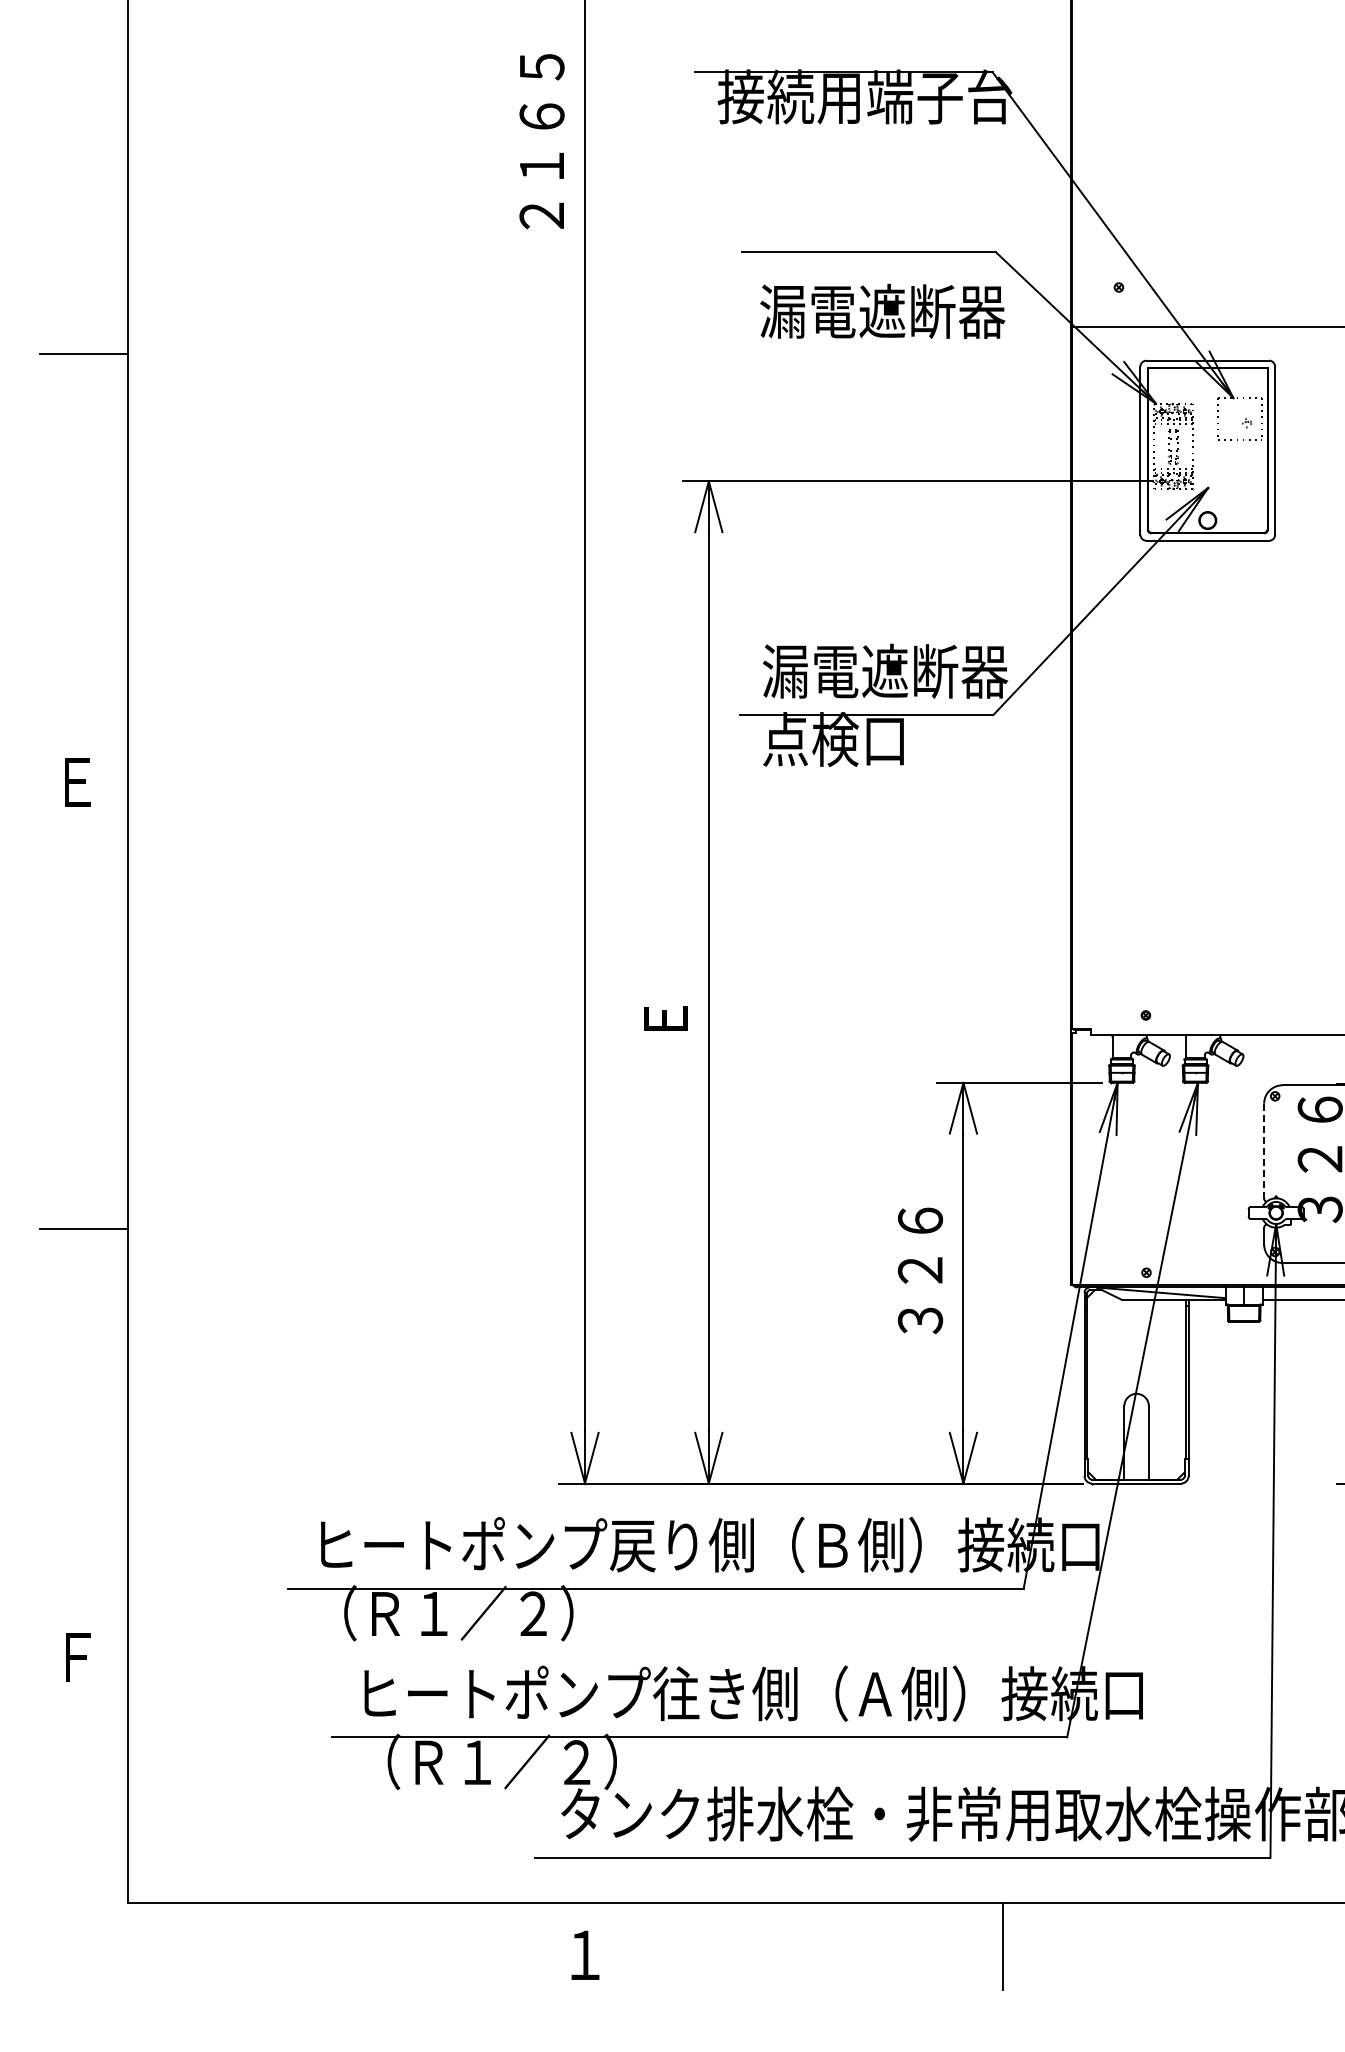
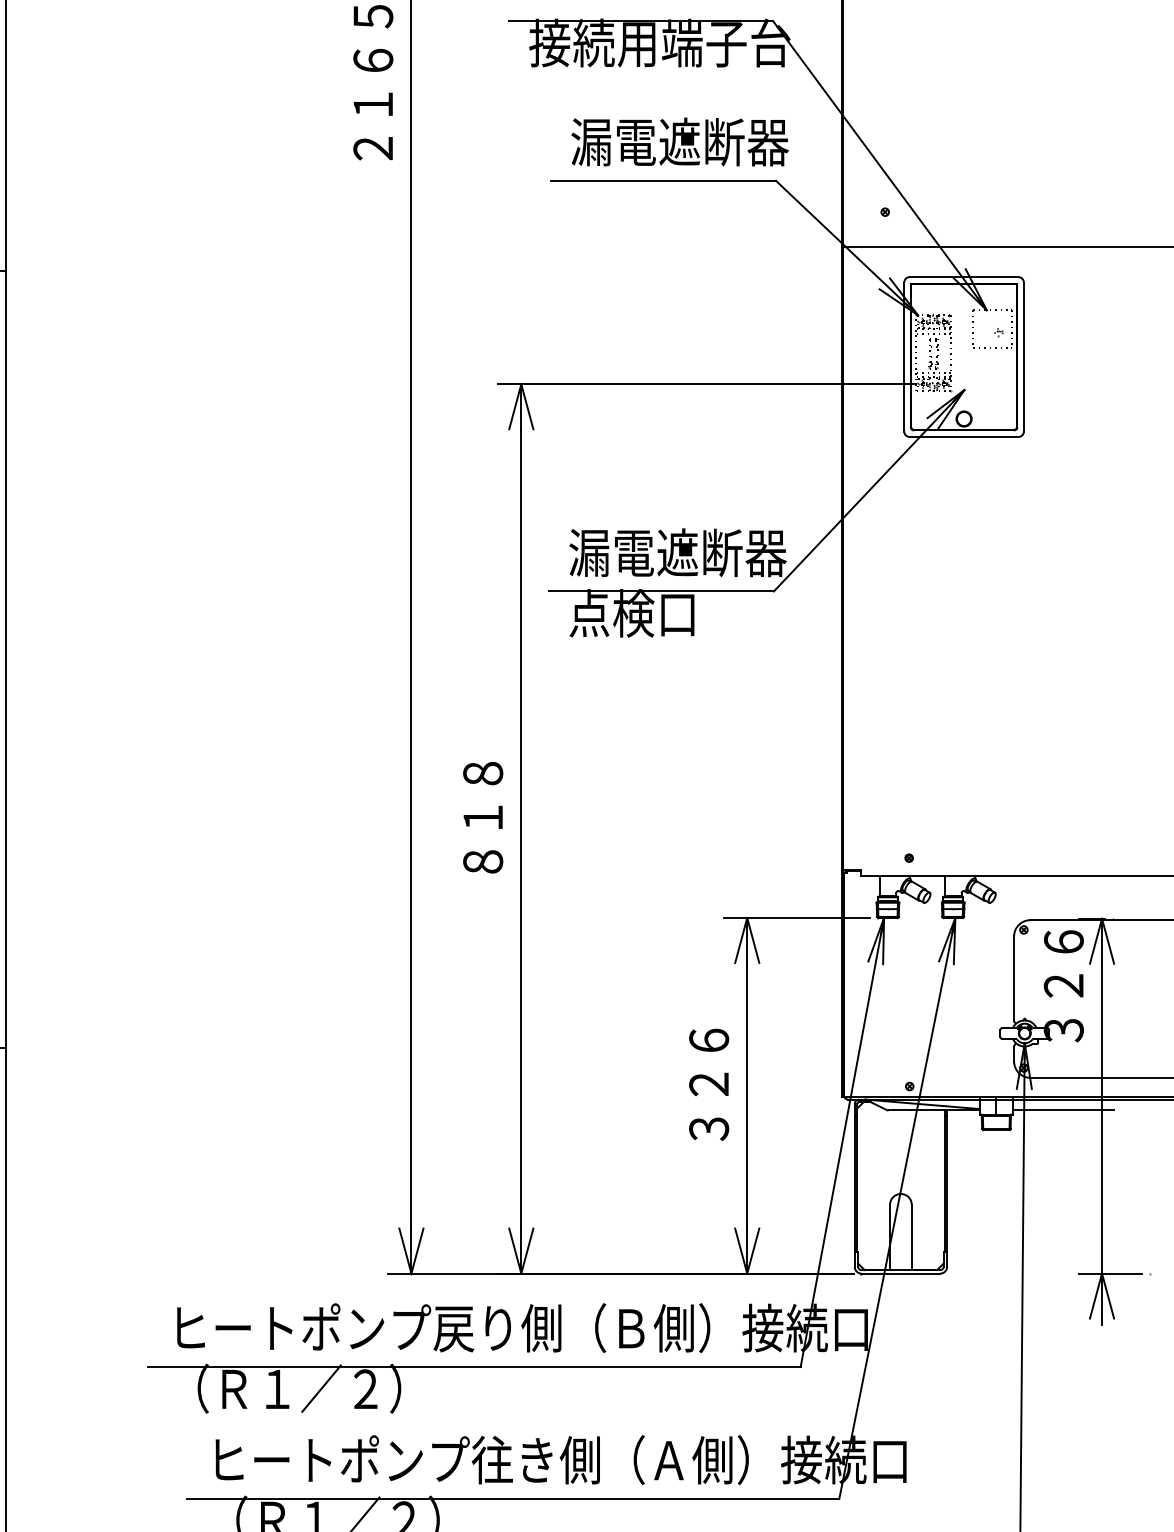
text: (882, 311) -> (679, 142), moved
text: (665, 969) -> (482, 817), Ｅ -> ８１８
line: (1264, 1150) -> (1014, 978), dashed -> solid

